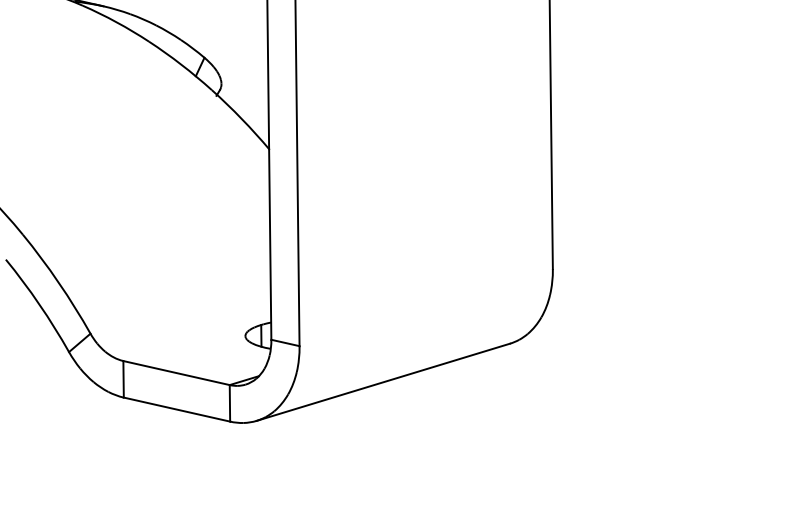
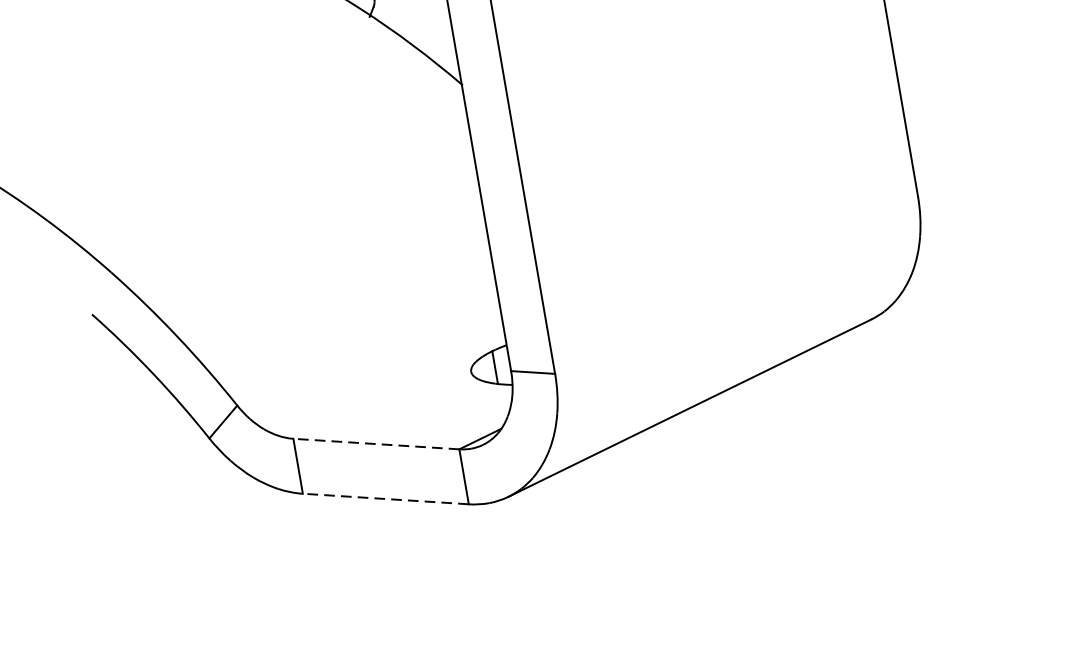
line: (176, 373) -> (376, 444), solid -> dashed
line: (176, 409) -> (385, 498), solid -> dashed

